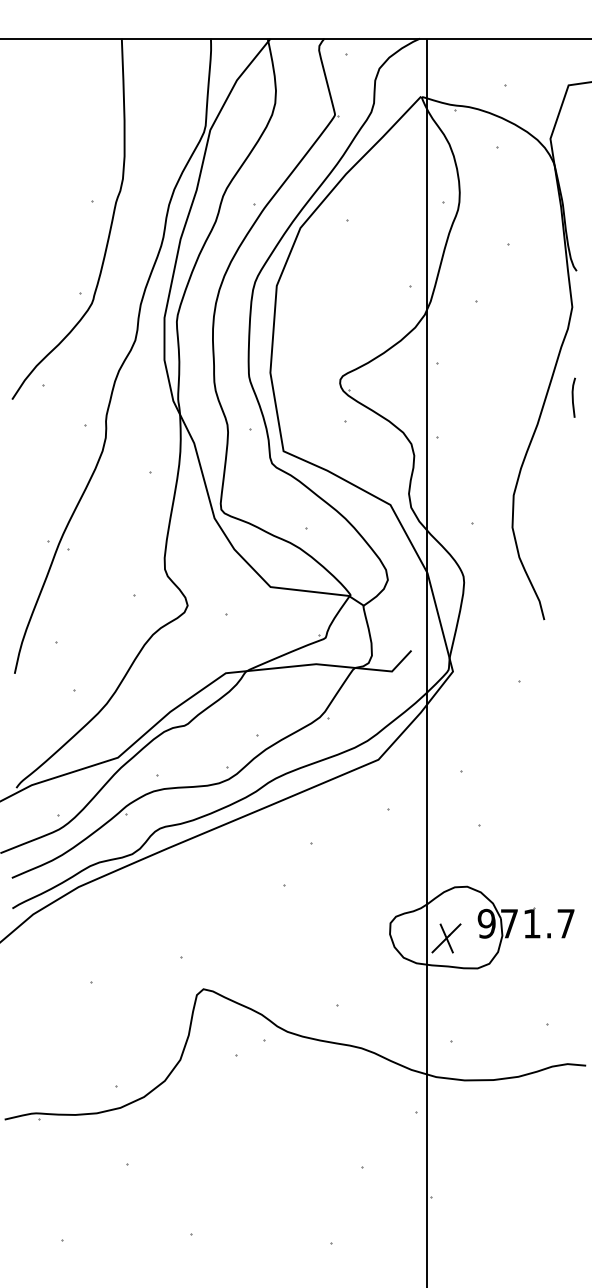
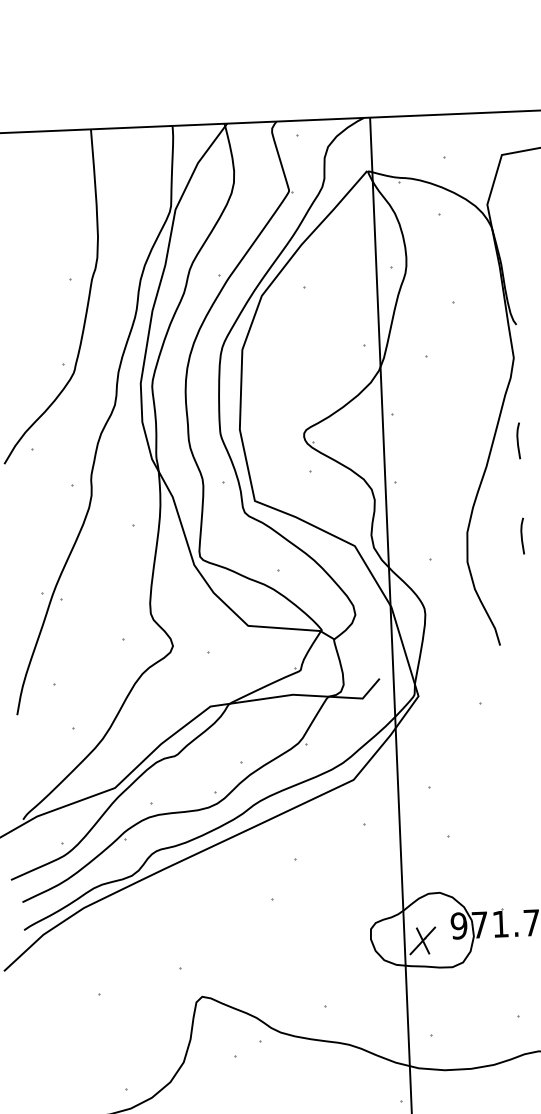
curve: (573, 501) -> (522, 535), added

